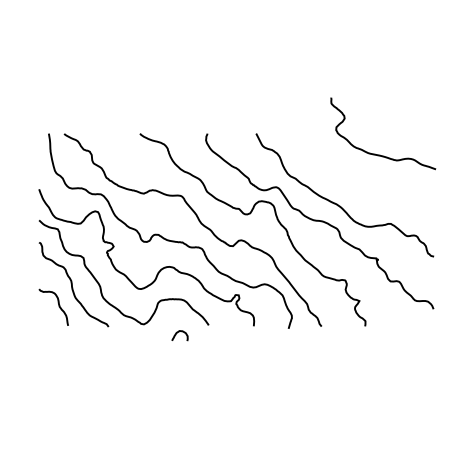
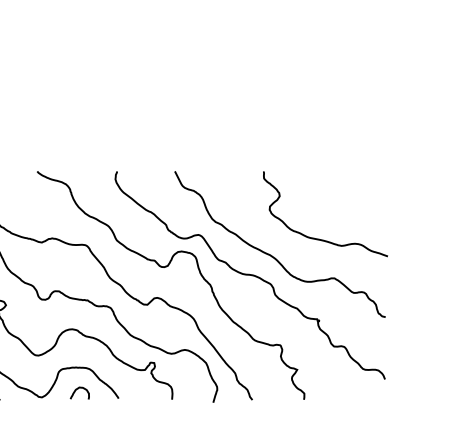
curve: (380, 154) -> (322, 238), moved
curve: (177, 333) -> (76, 390), moved

